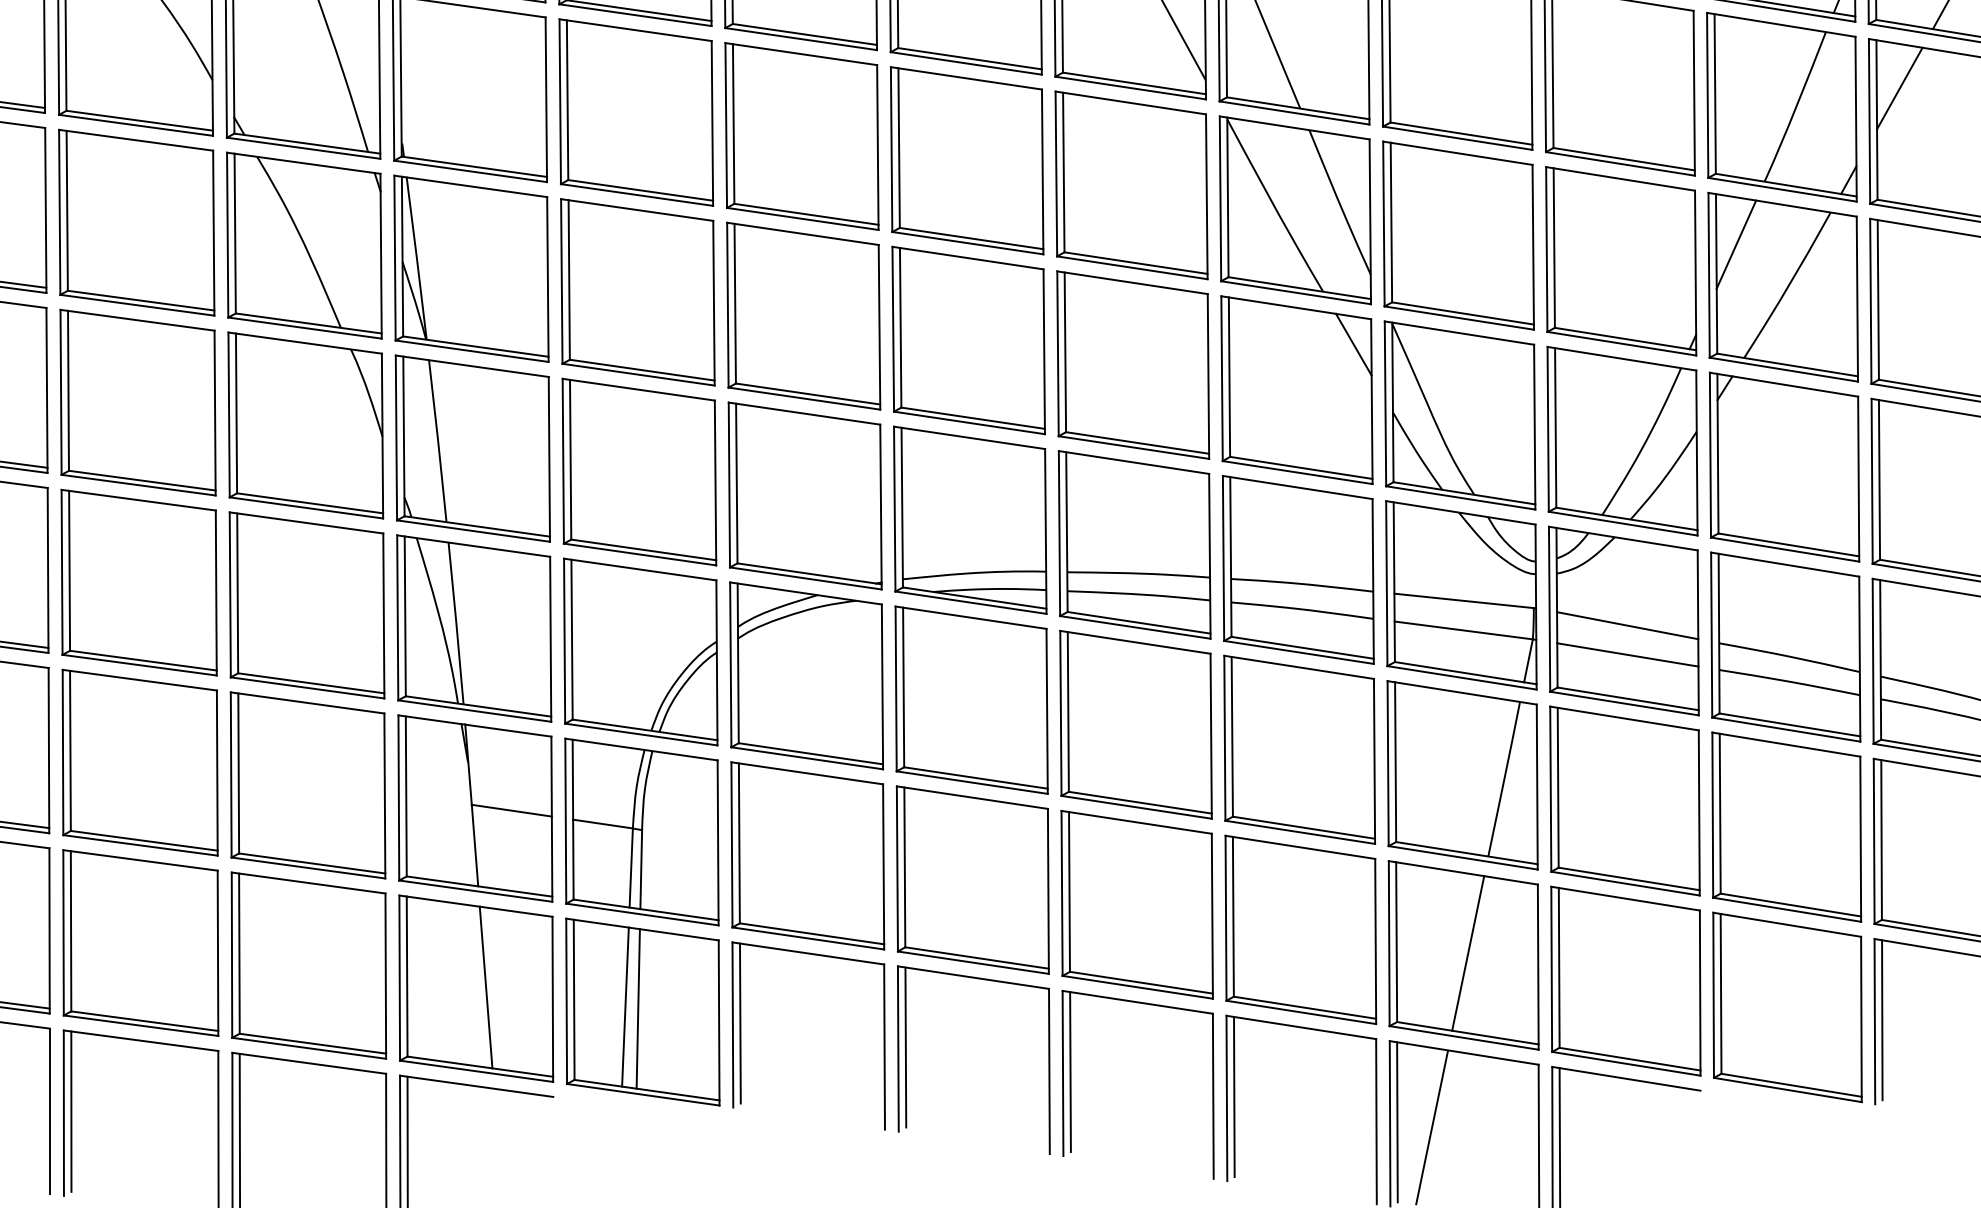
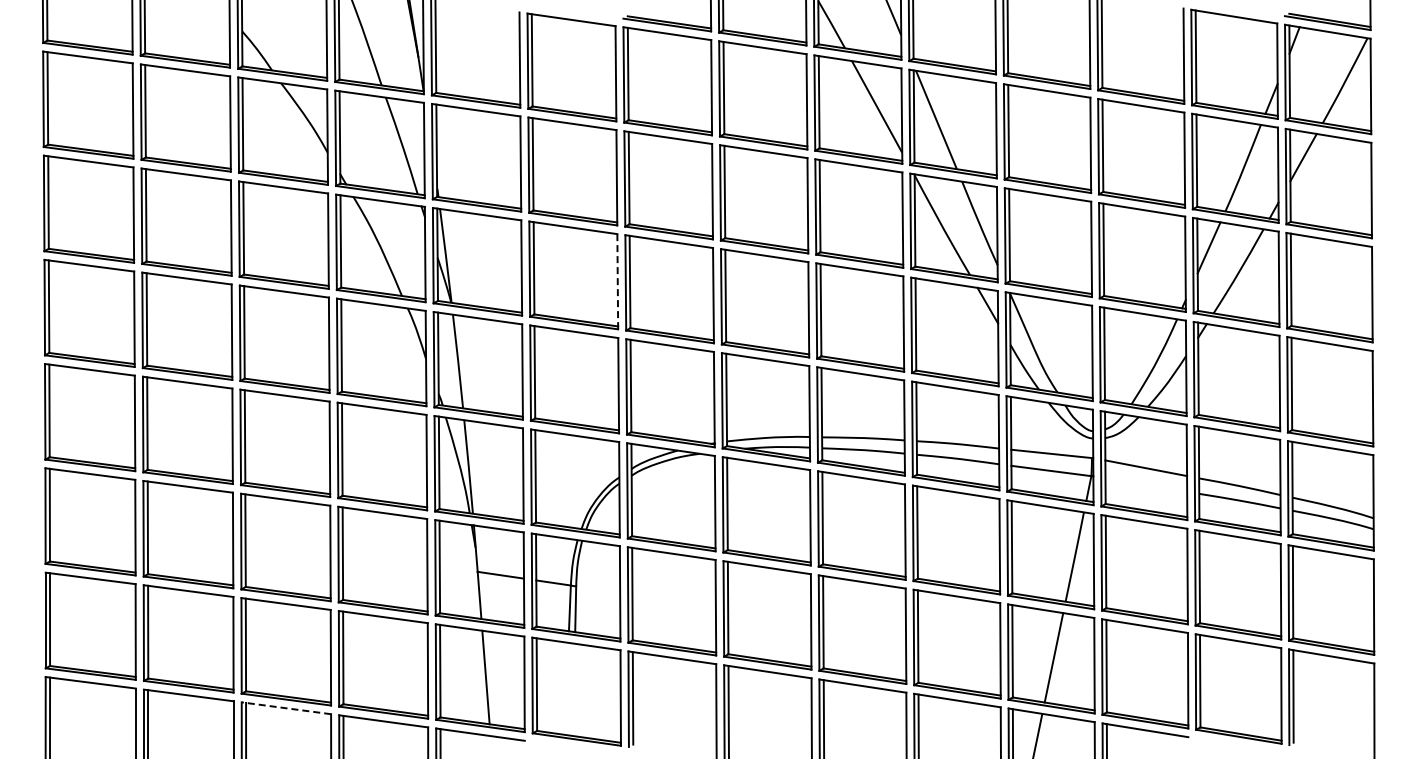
line: (713, 302) -> (617, 281), solid -> dashed
line: (1628, 653) -> (1146, 484), removed
line: (625, 1006) -> (566, 688), removed
line: (637, 1008) -> (573, 689), removed
line: (139, 1041) -> (285, 708), solid -> dashed

